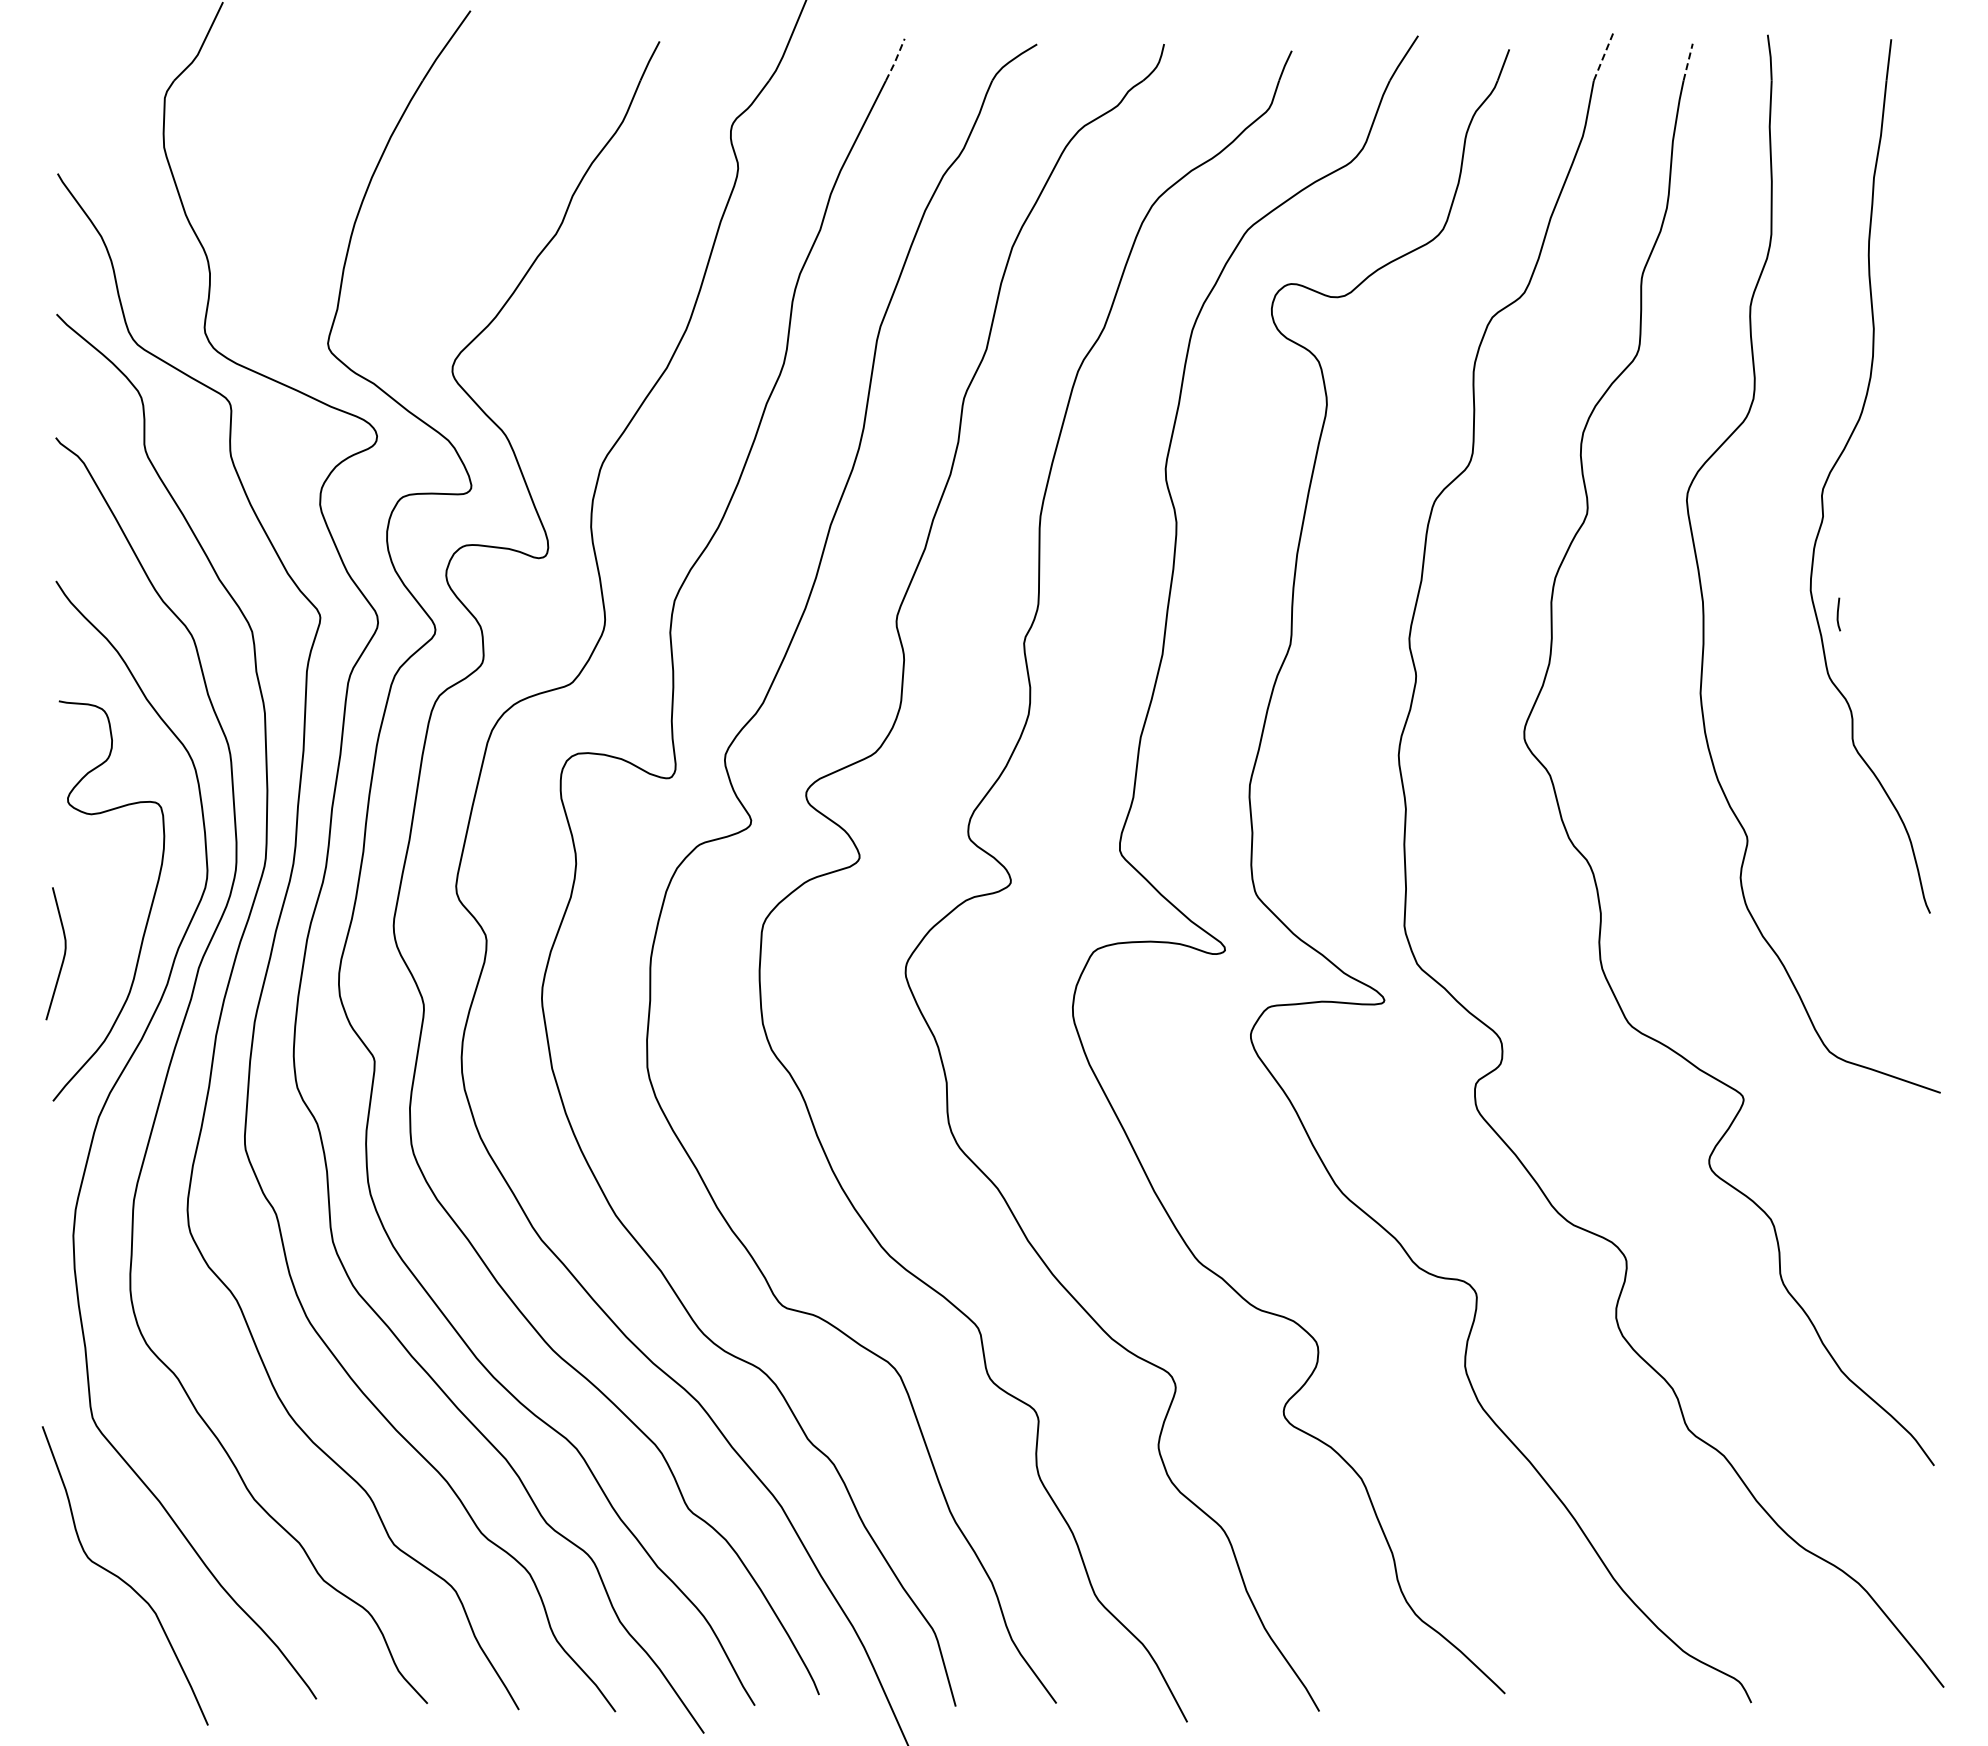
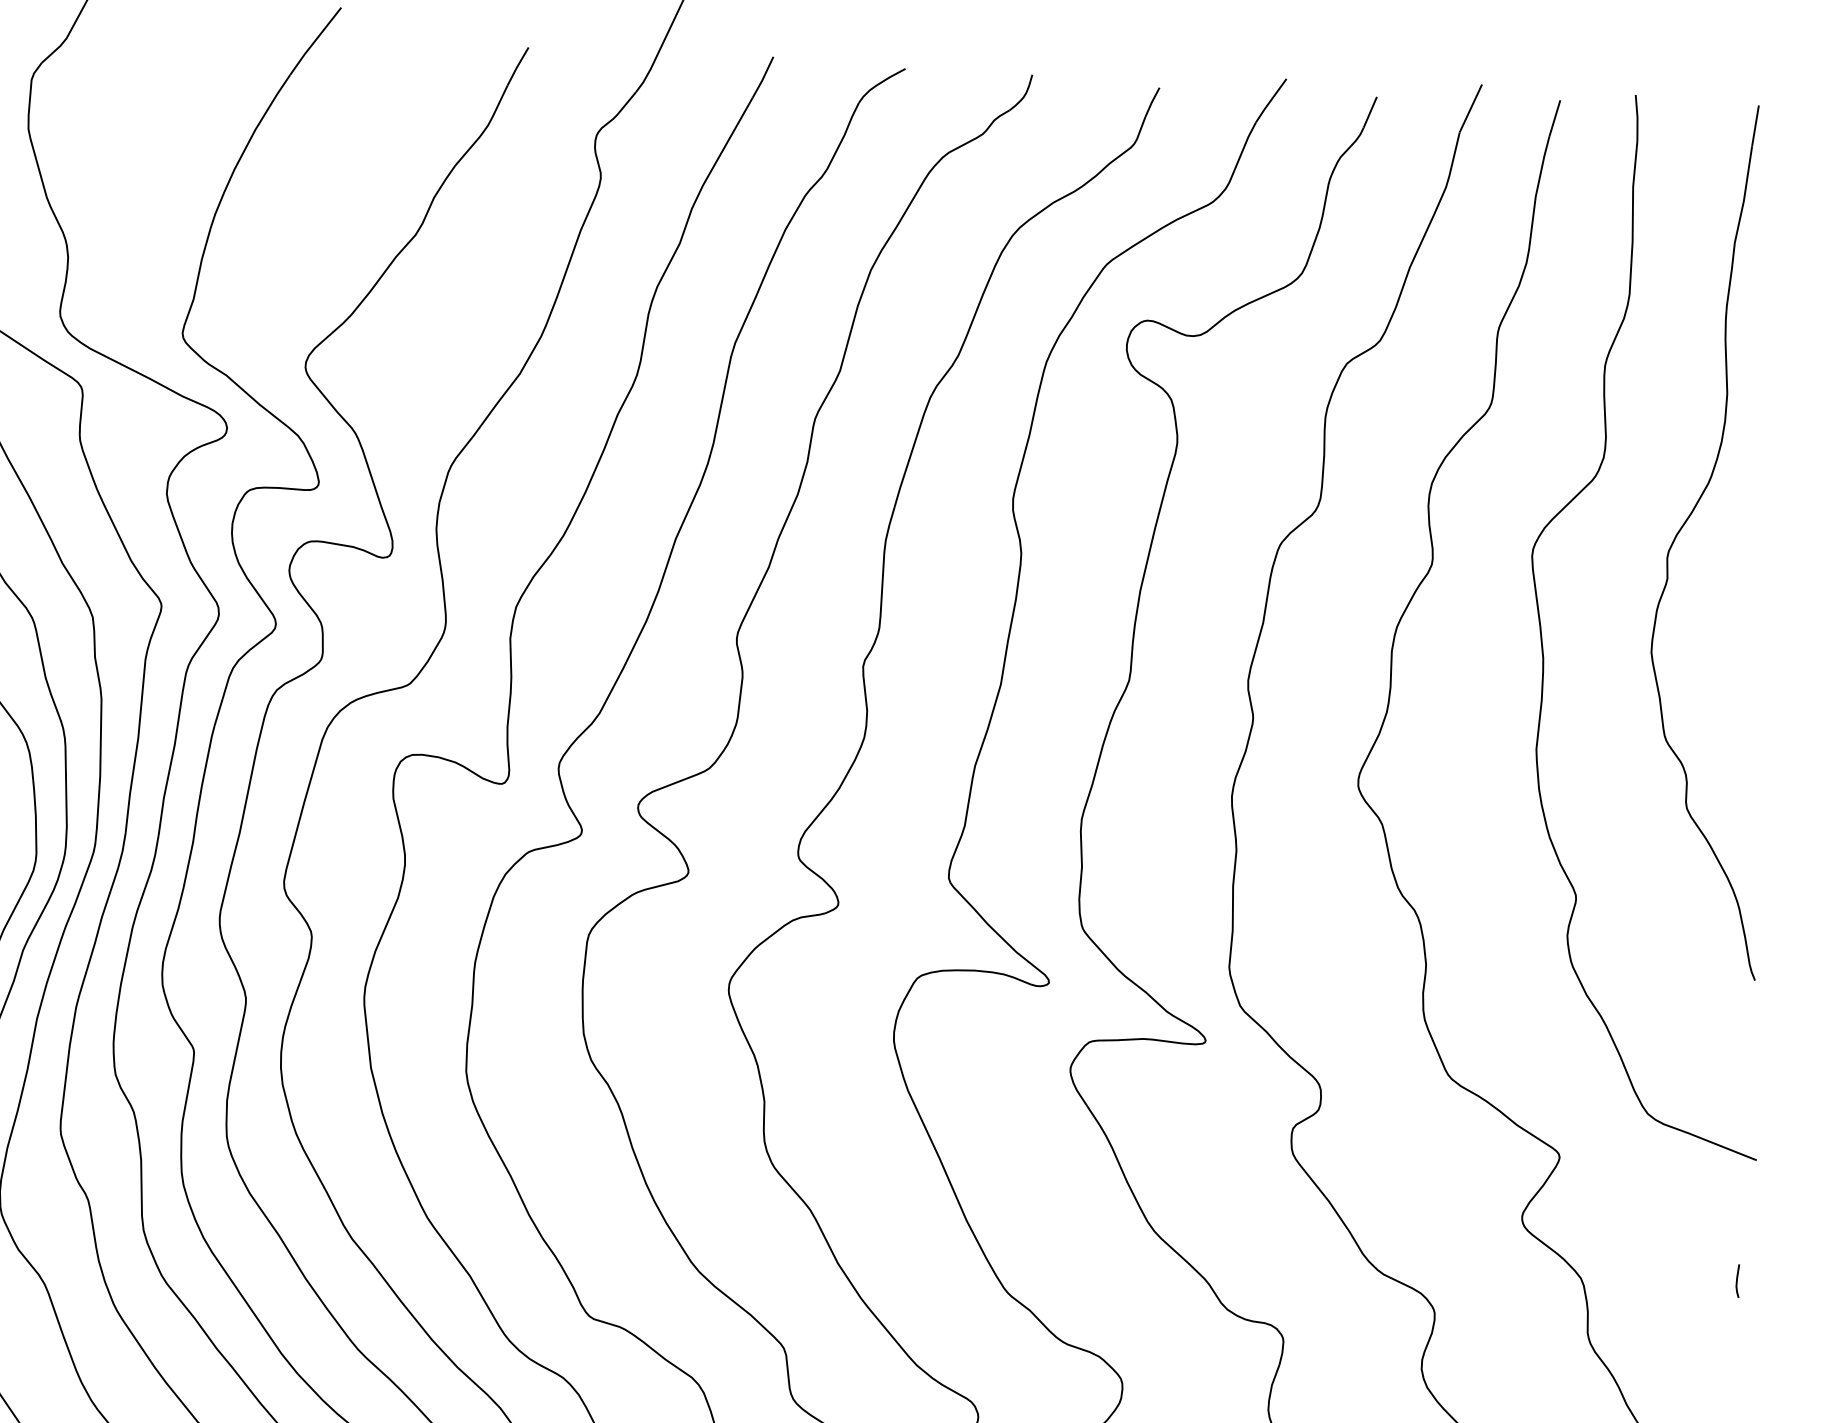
line: (1604, 55) -> (1471, 107), dashed -> solid
line: (895, 60) -> (763, 78), dashed -> solid
line: (1688, 61) -> (1555, 117), dashed -> solid
line: (1838, 614) -> (1737, 1281), moved

